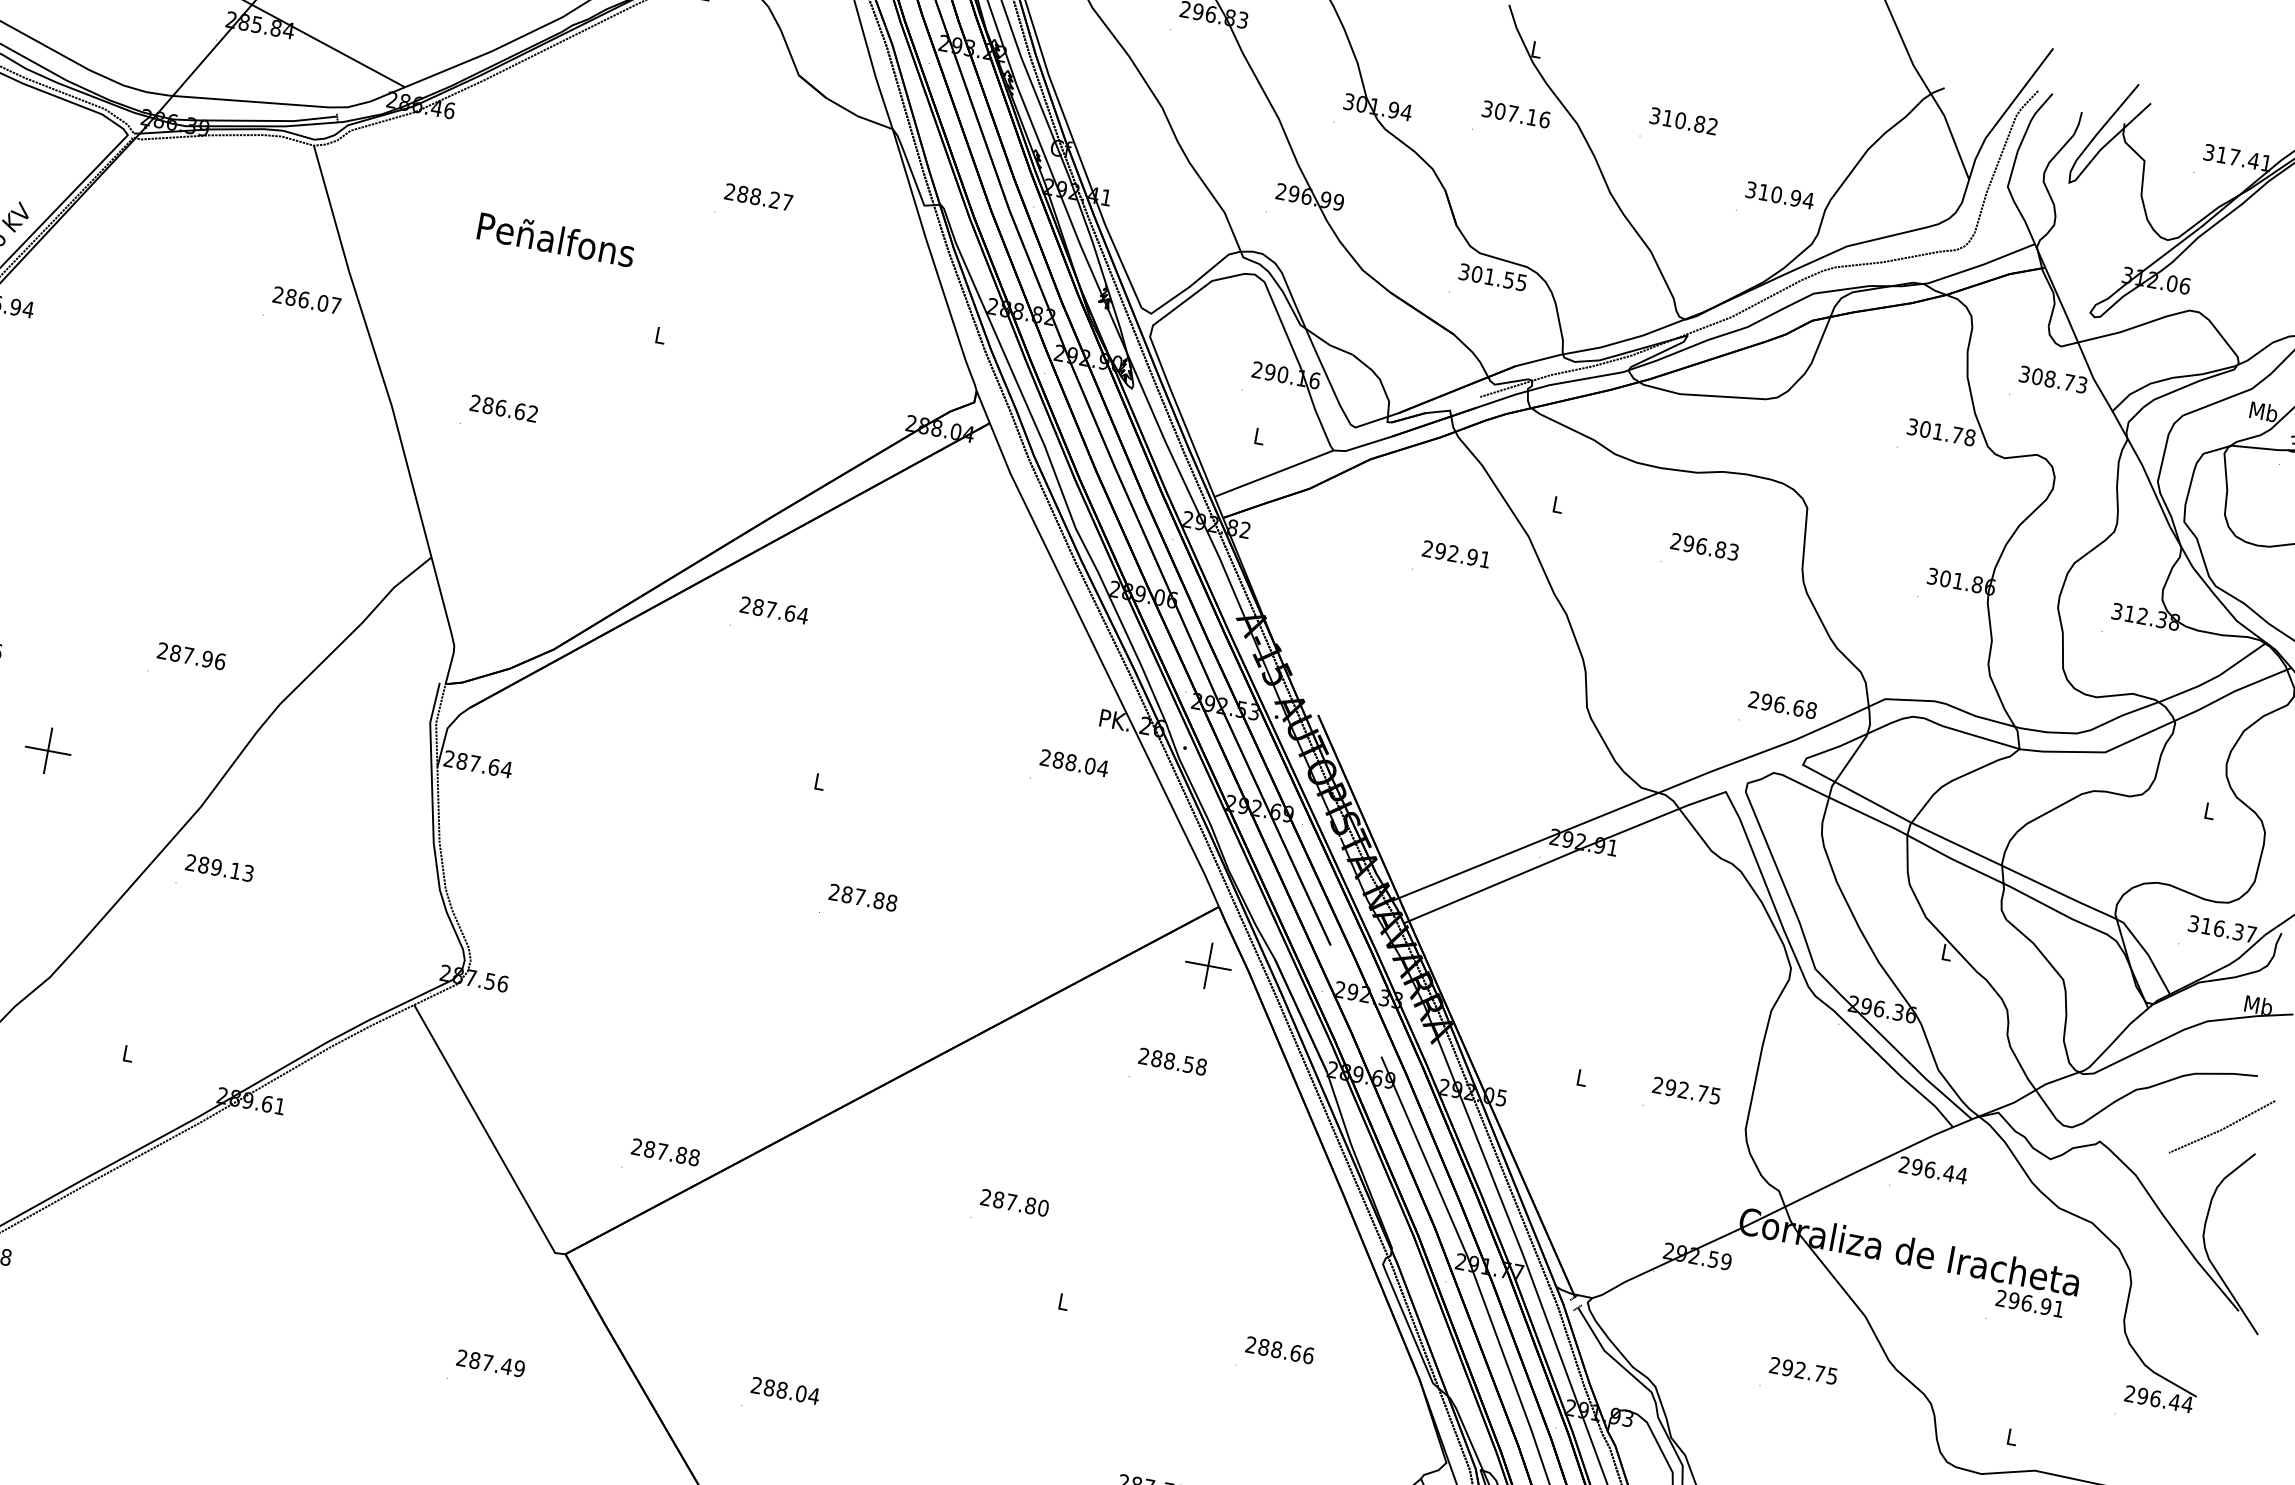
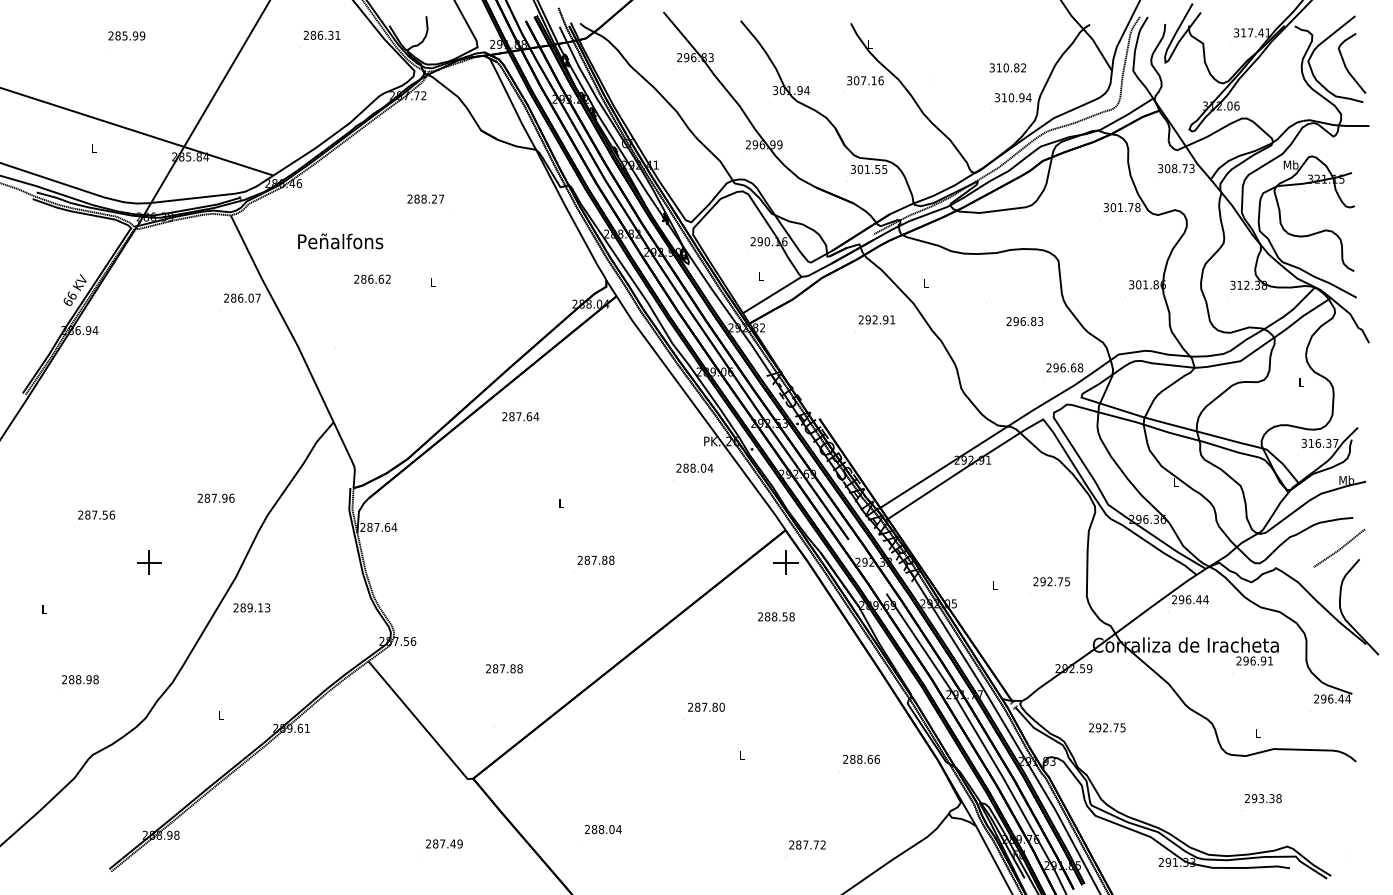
text: (1683, 120) -> (1007, 67), moved
text: (758, 196) -> (425, 198), moved
text: (556, 239) -> (340, 241), moved
text: (504, 407) -> (372, 278), moved
text: (1704, 546) -> (1024, 321), moved
text: (666, 1151) -> (504, 668), moved
text: (1804, 1370) -> (1107, 727), moved

